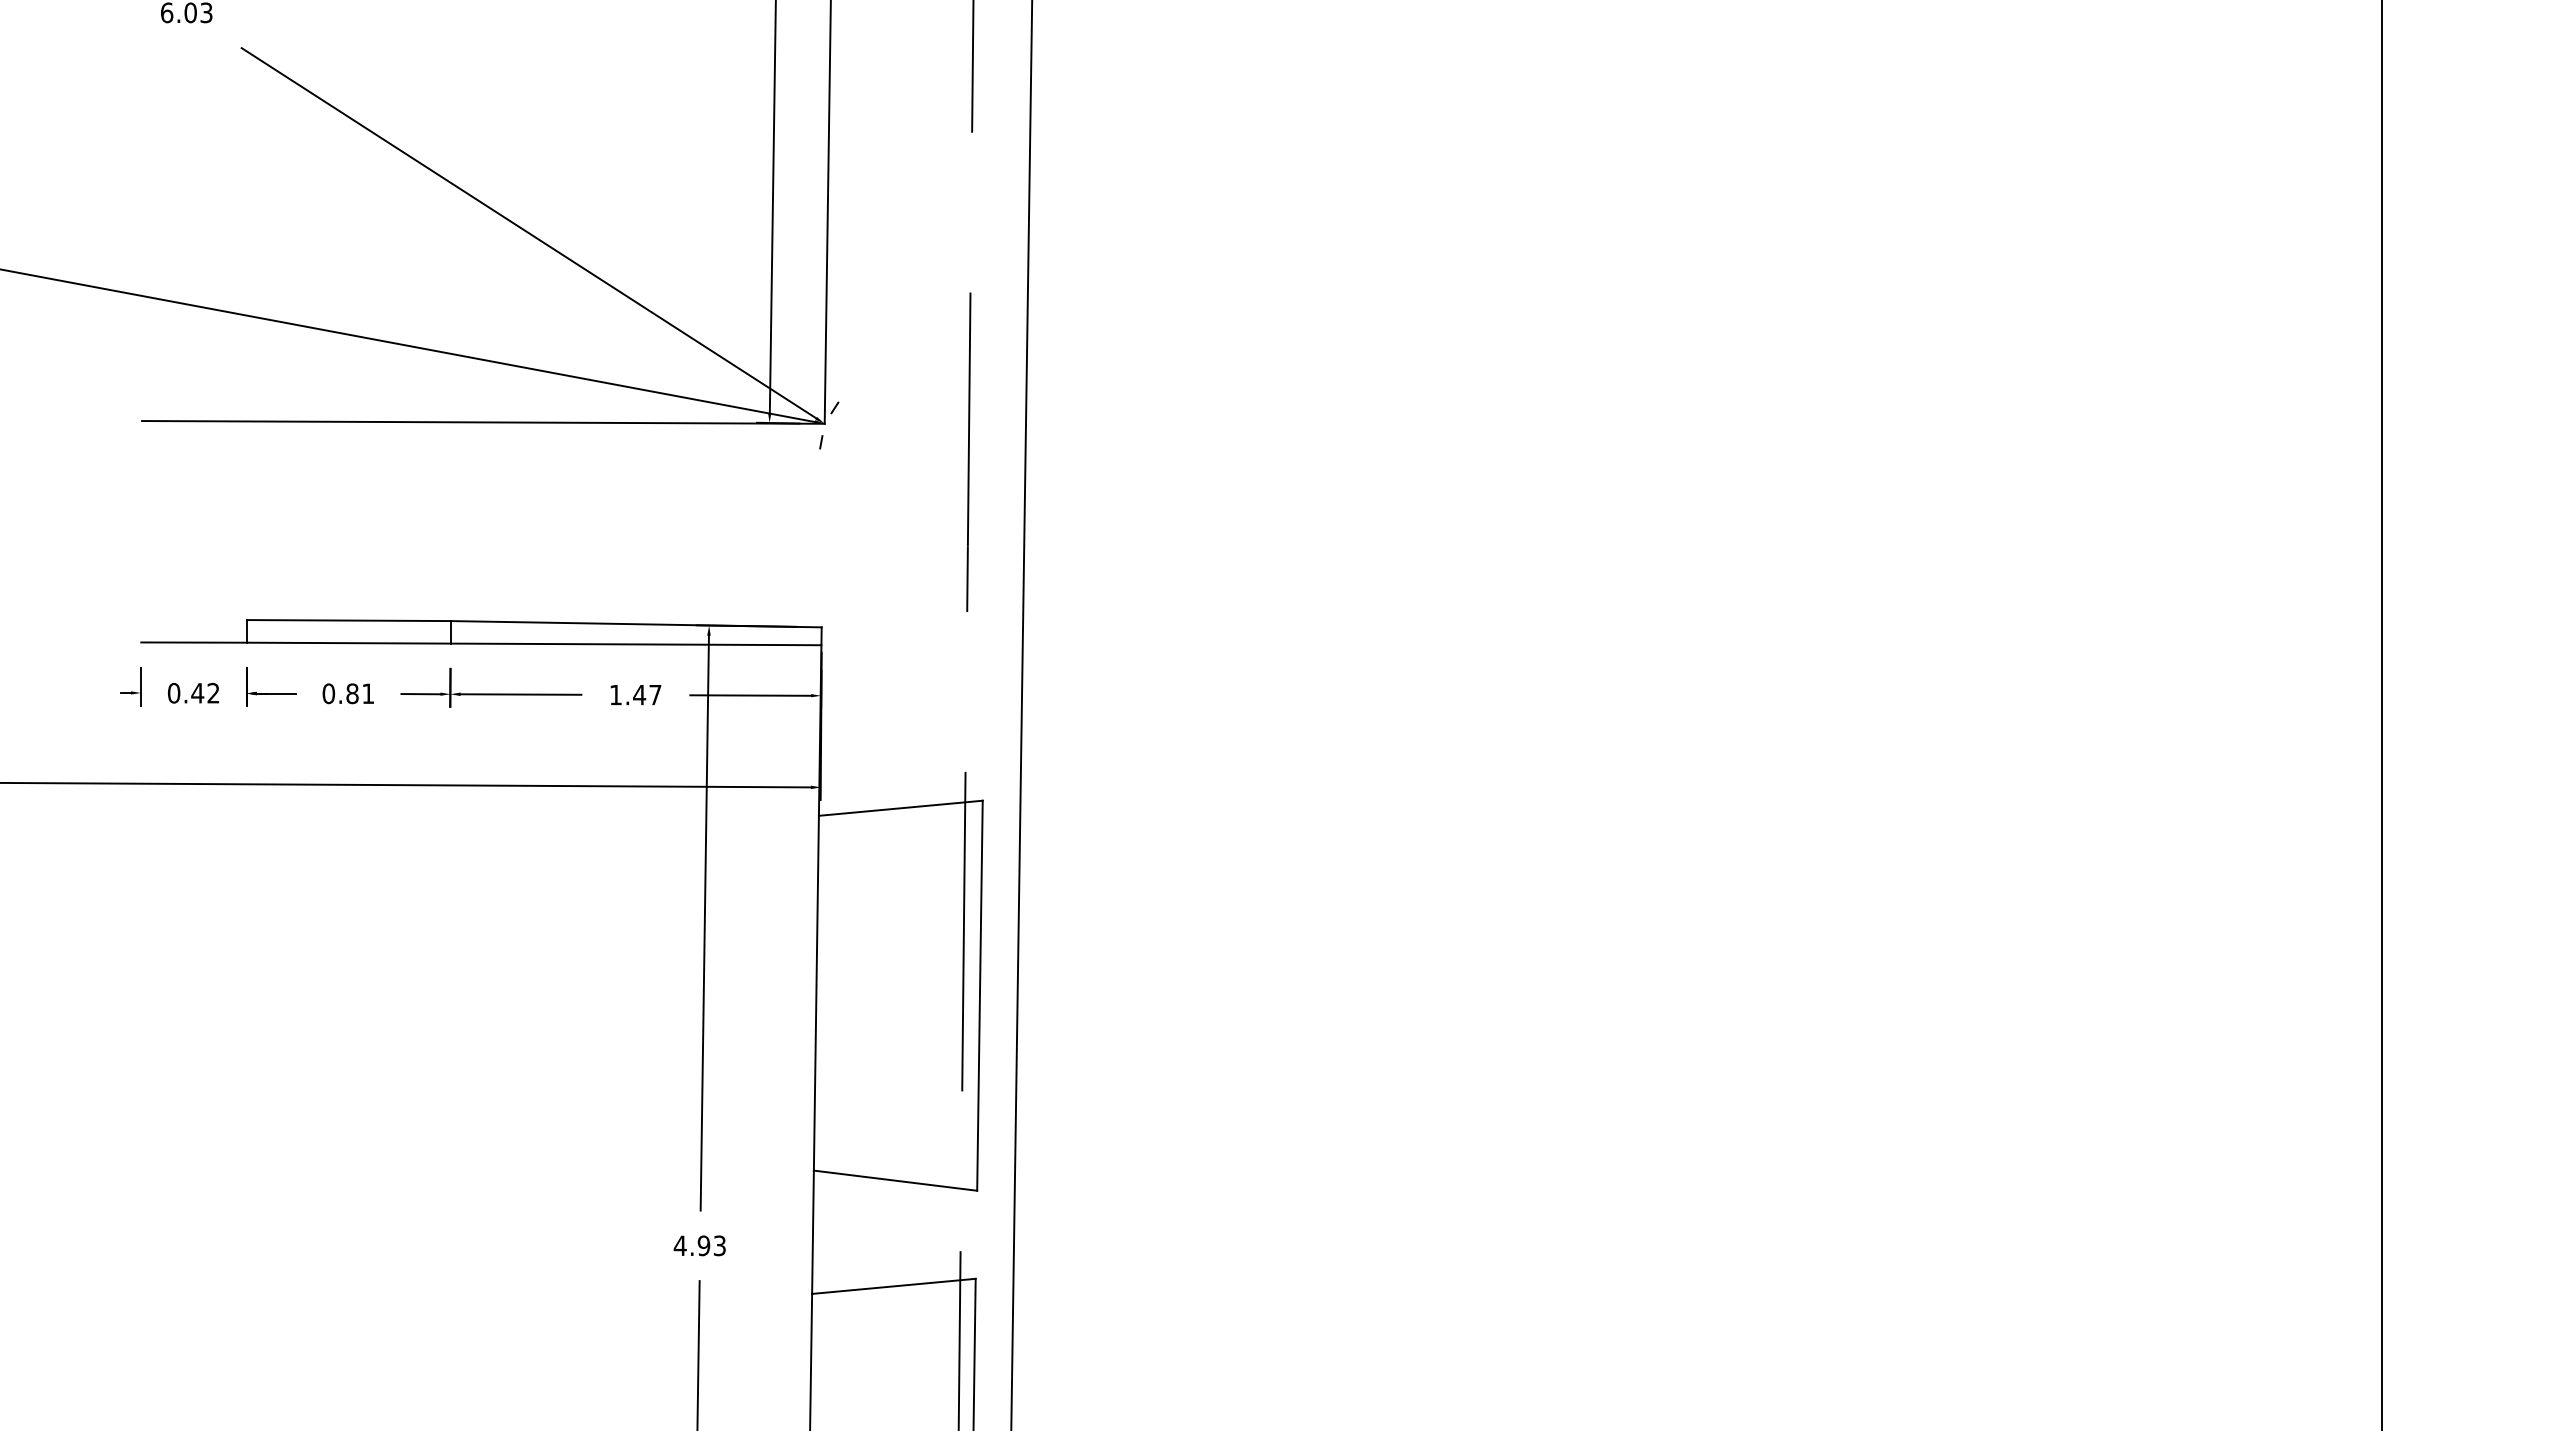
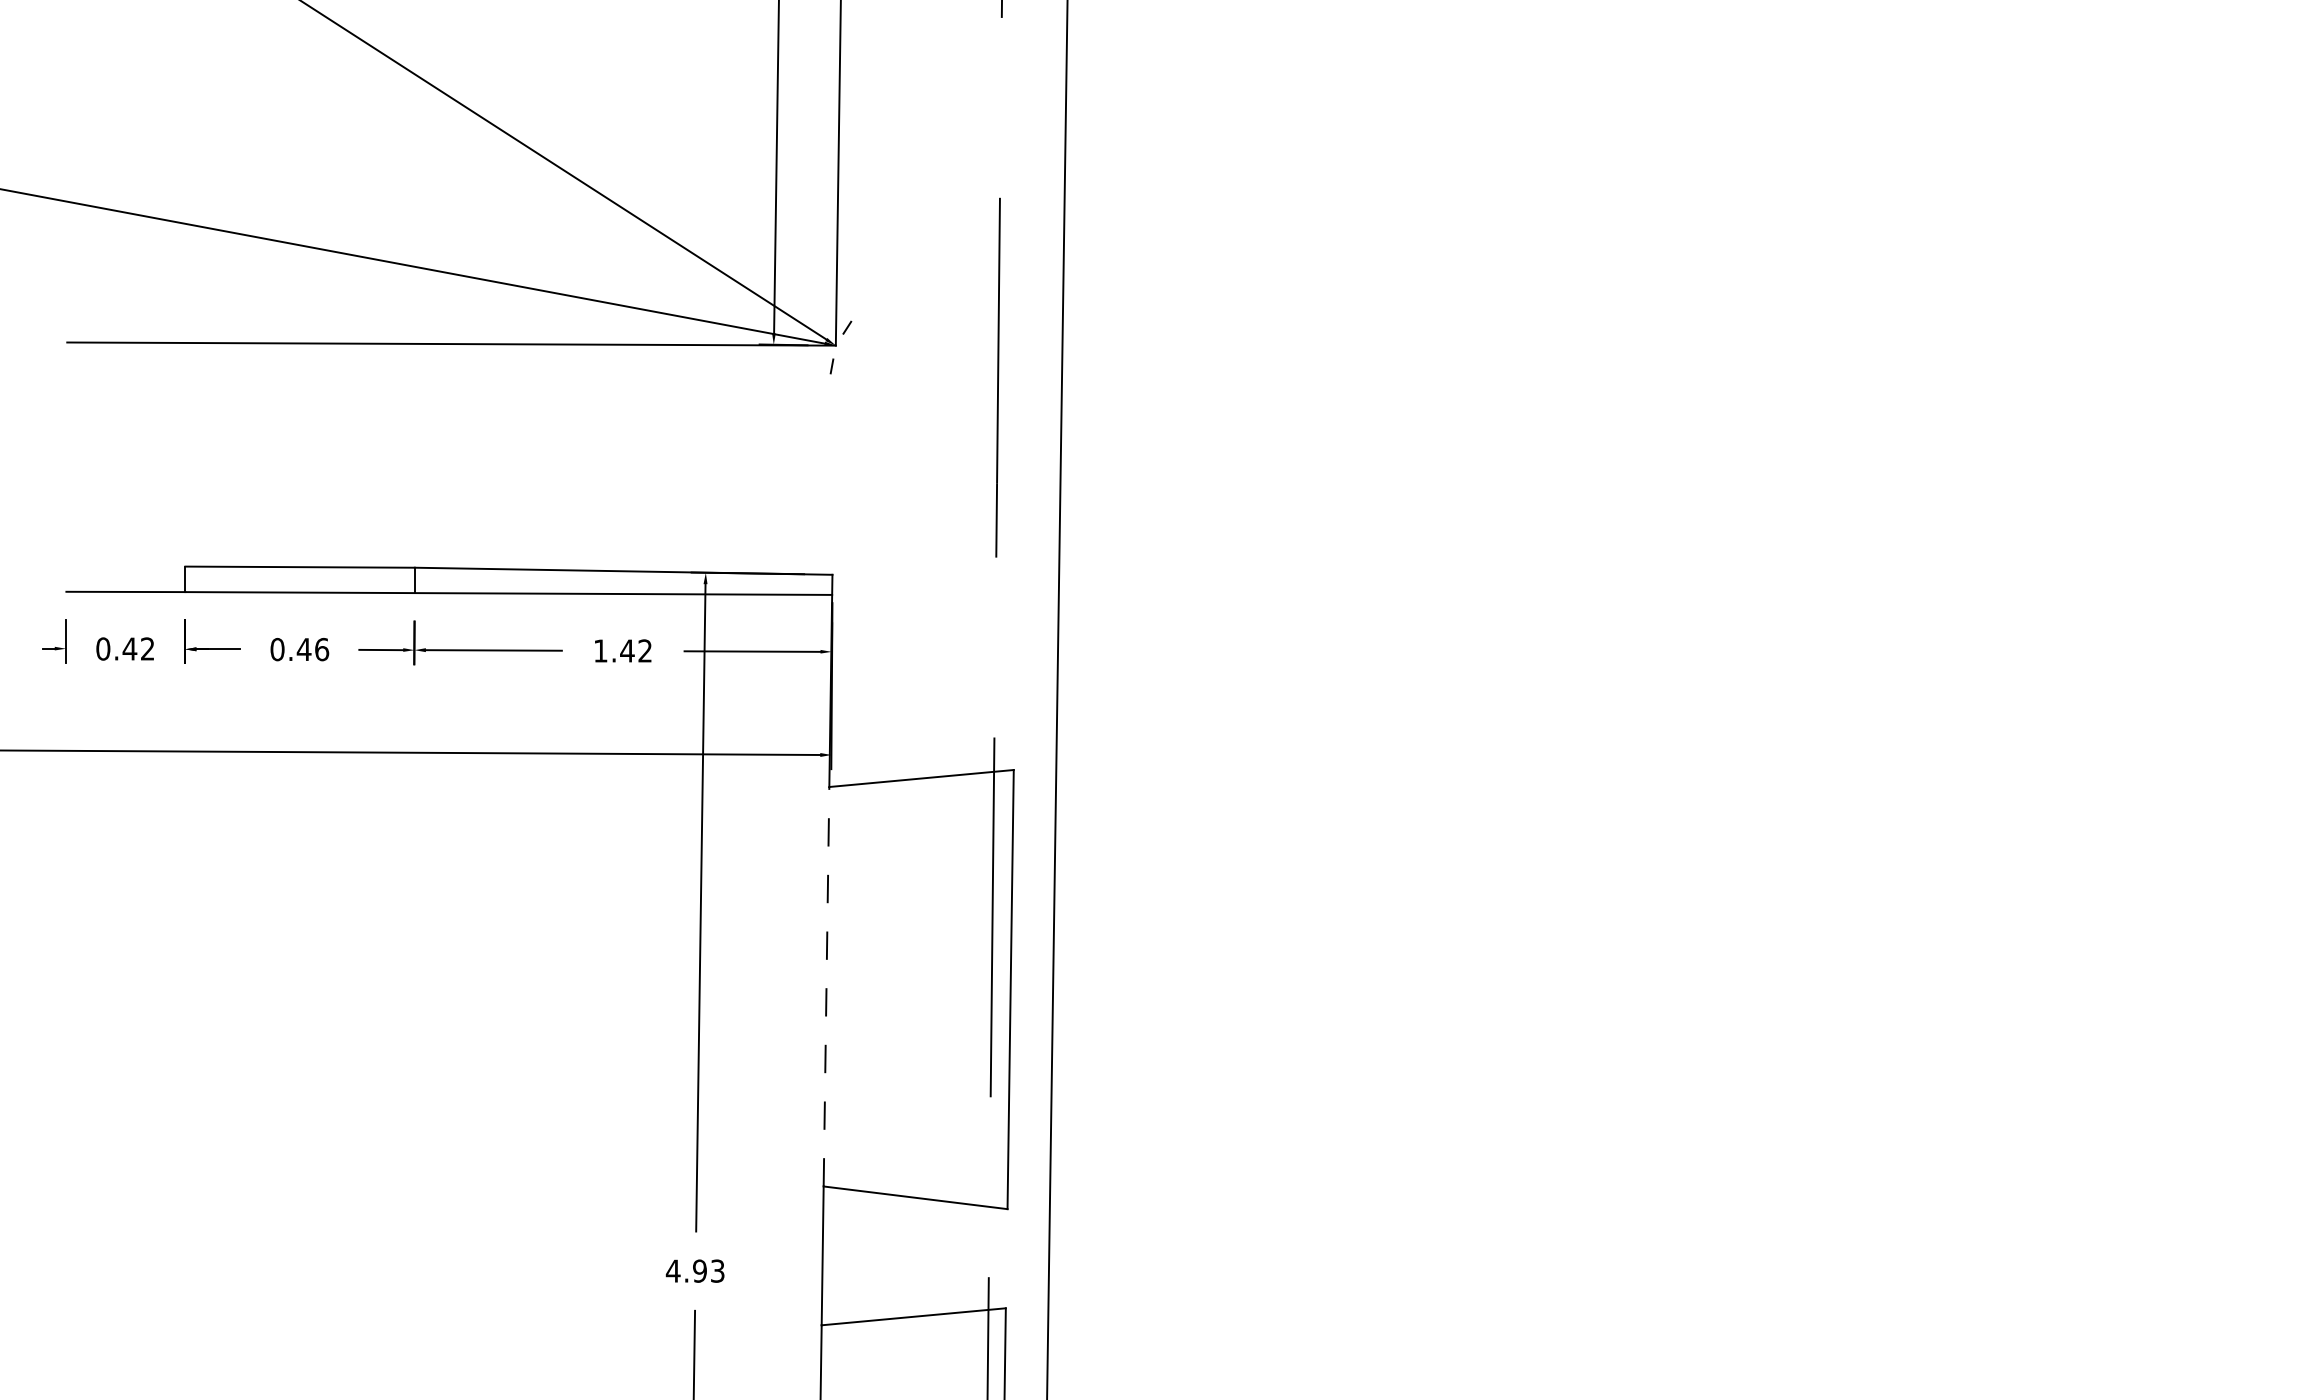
text: (359, 693) -> (312, 649), 0.81 -> 0.46
text: (655, 694) -> (645, 650), 1.47 -> 1.42
line: (816, 992) -> (826, 985), solid -> dashed

